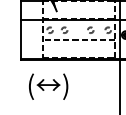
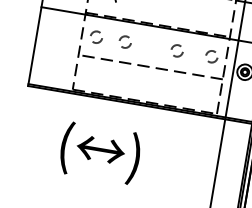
text: (48, 86) -> (100, 152), moved

